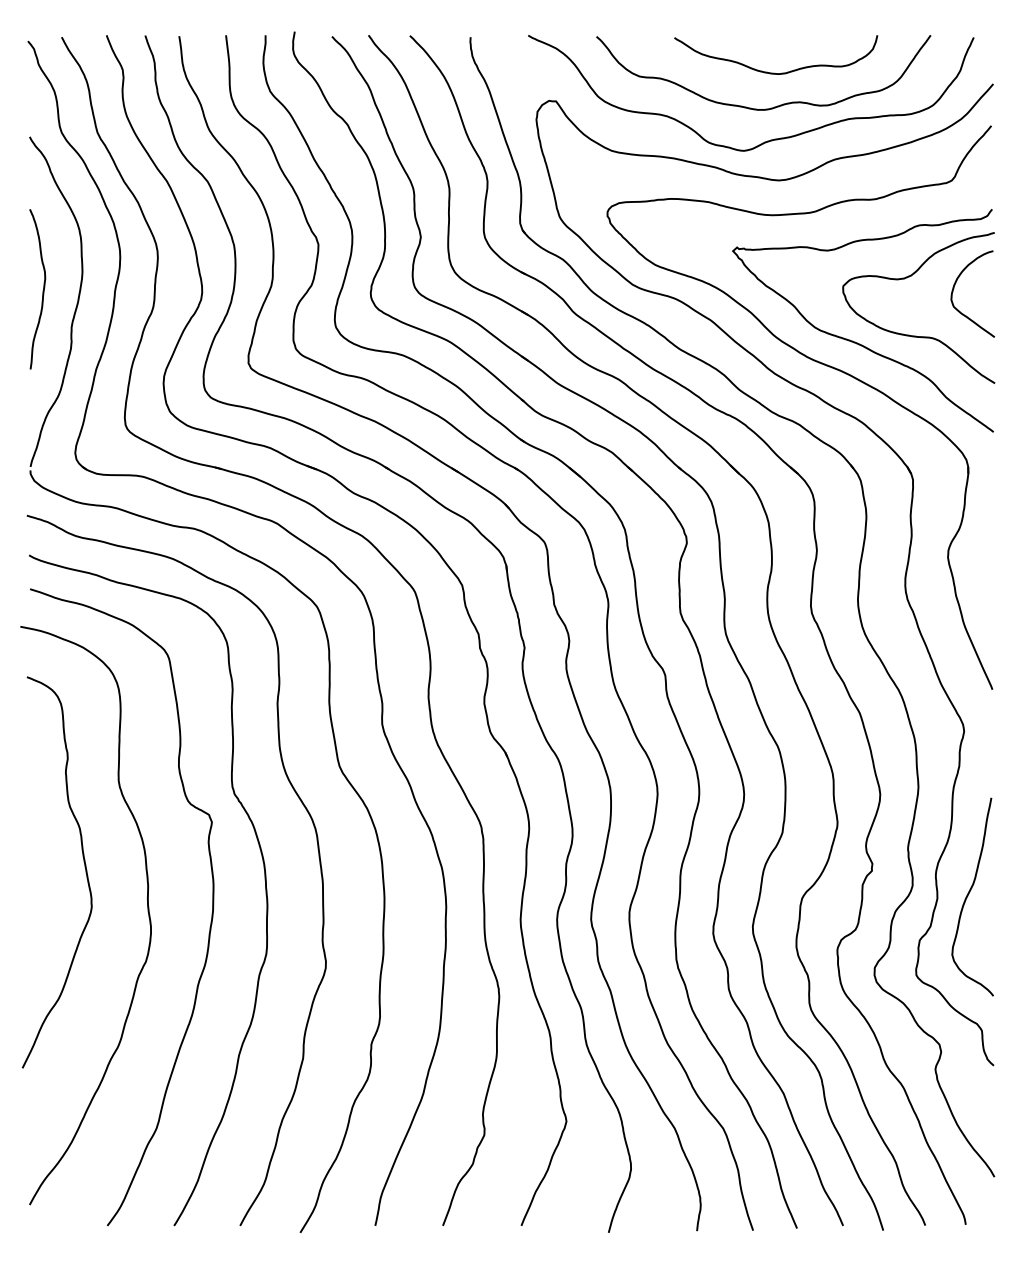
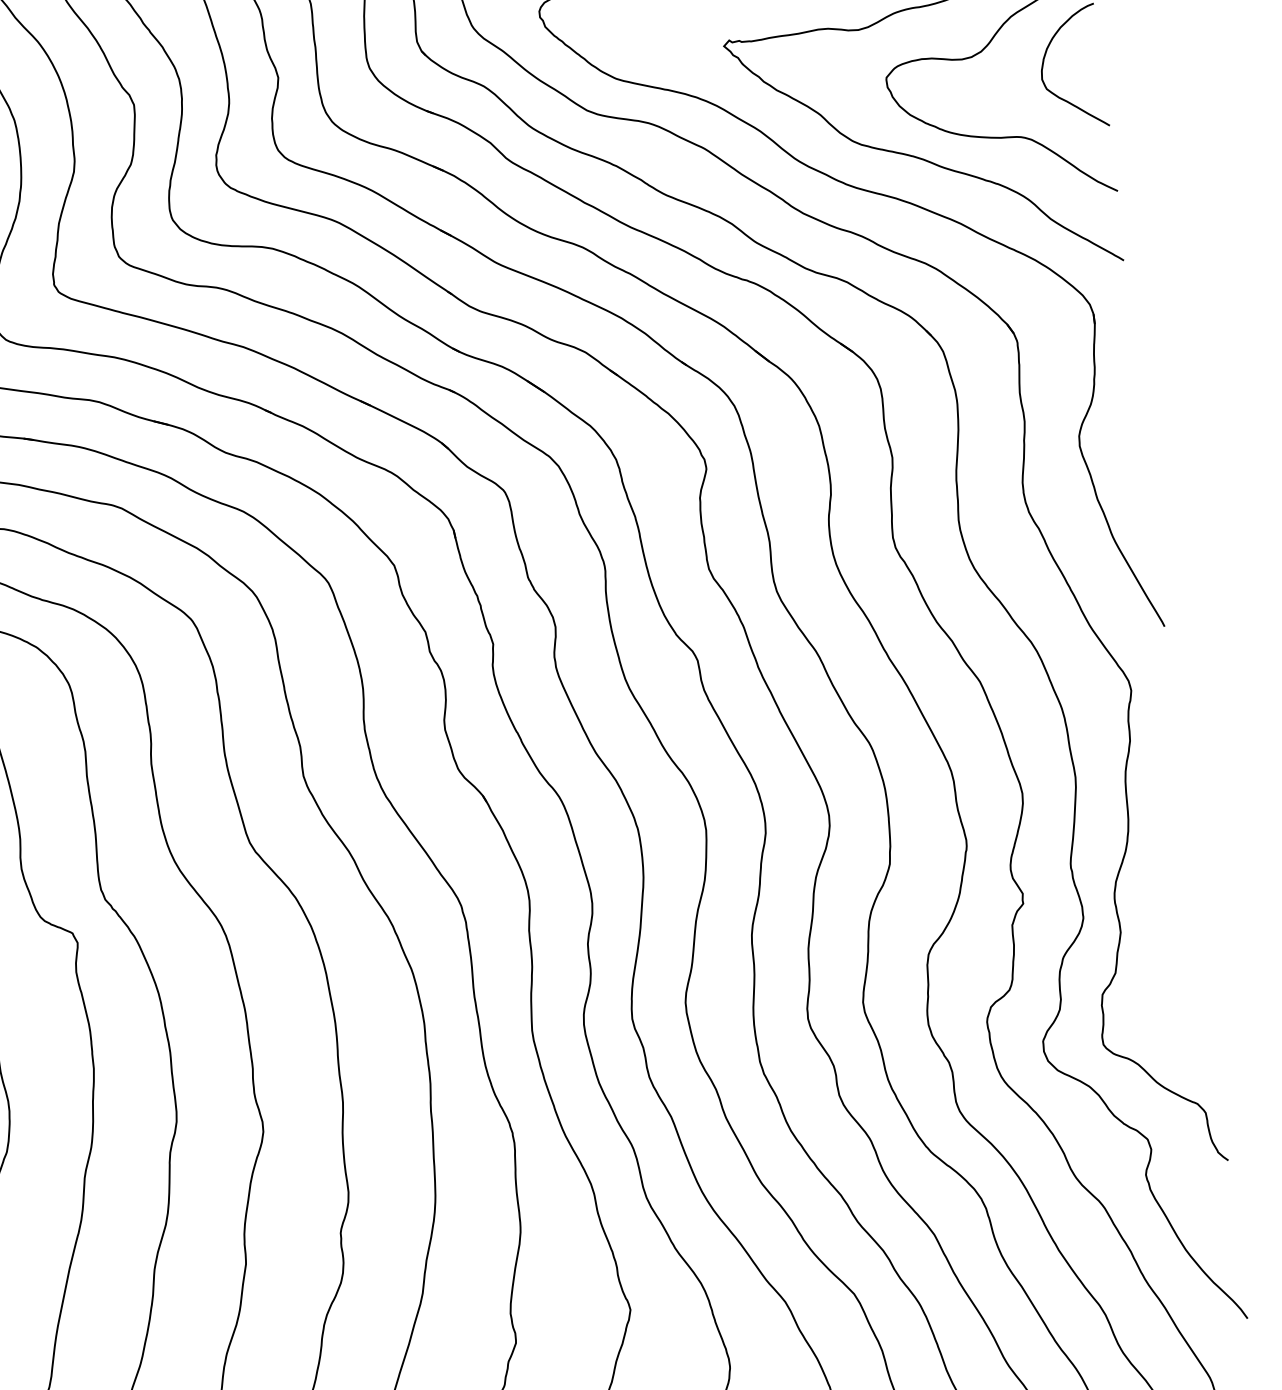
curve: (969, 894) -> (1165, 921), removed

